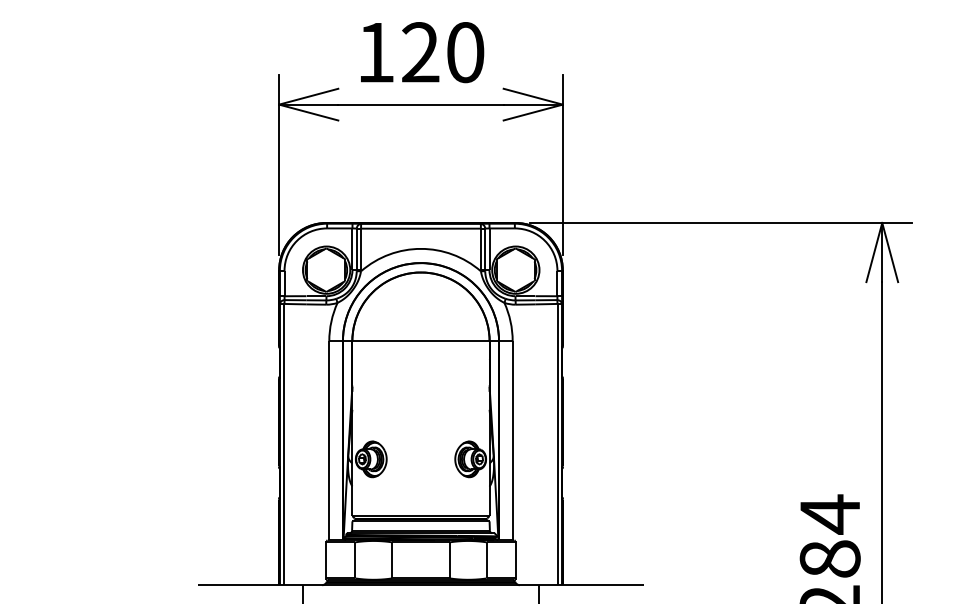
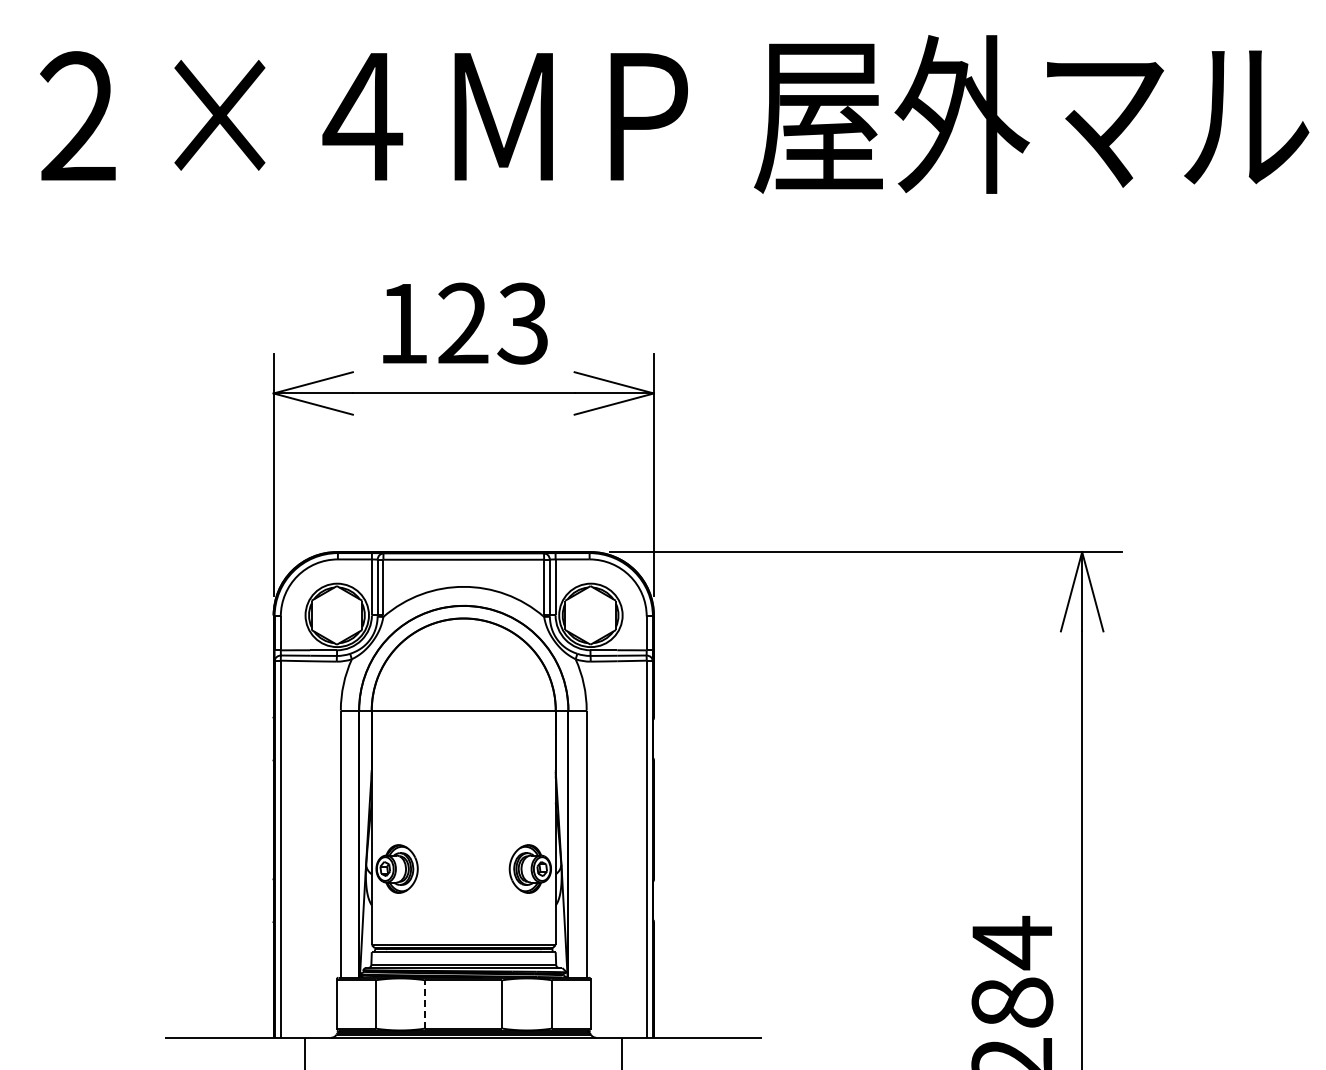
text: (464, 52) -> (522, 323), 120 -> 123
line: (392, 559) -> (425, 1003), solid -> dashed

